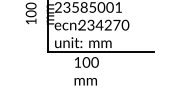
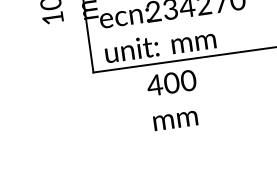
text: (77, 62) -> (154, 85), 100 -> 400

